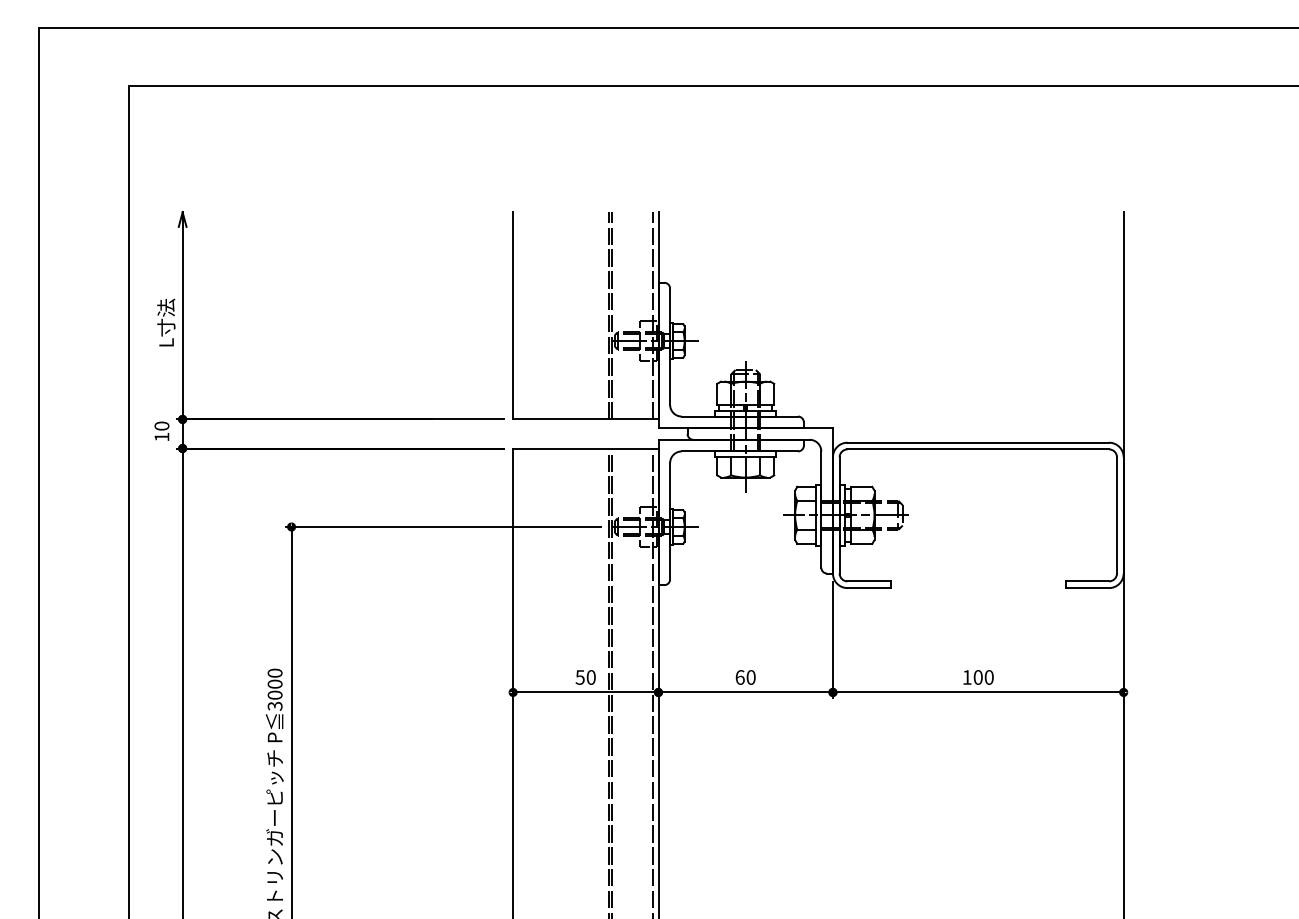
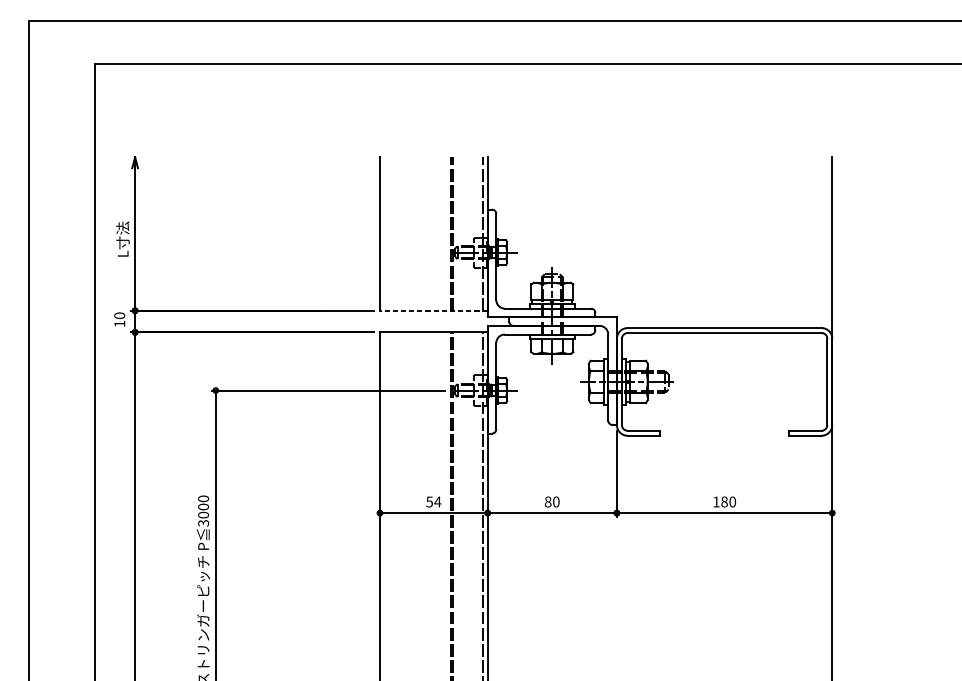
line: (585, 419) -> (433, 310), solid -> dashed
text: (591, 677) -> (438, 502), 50 -> 54
text: (739, 677) -> (547, 502), 60 -> 80
text: (977, 677) -> (724, 502), 100 -> 180

